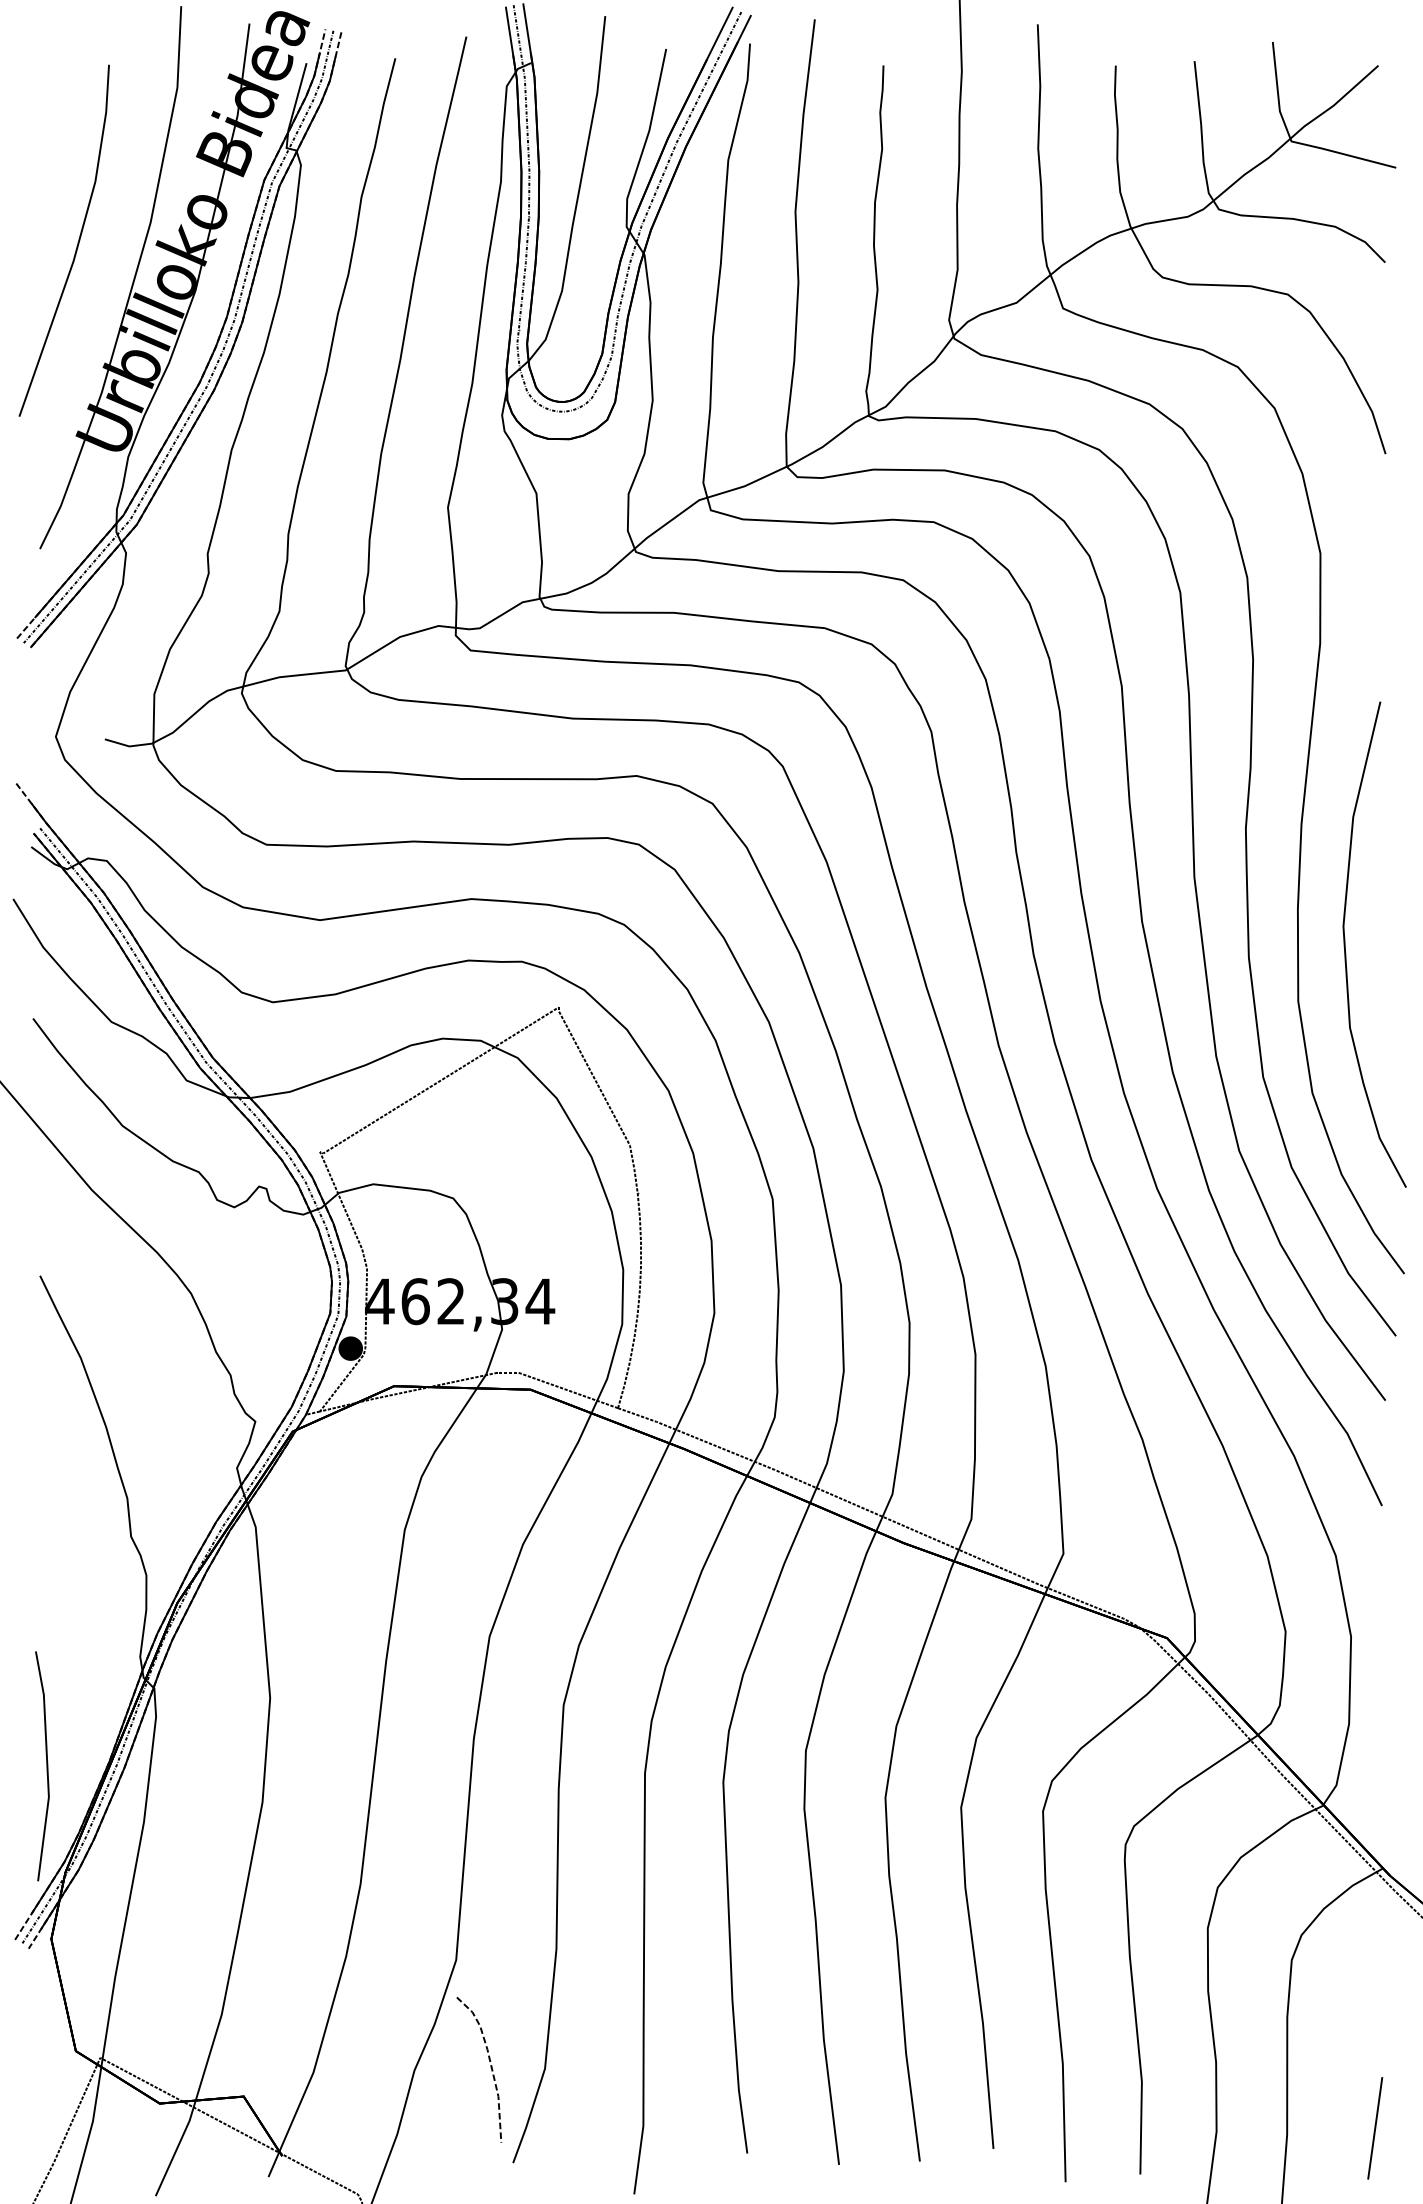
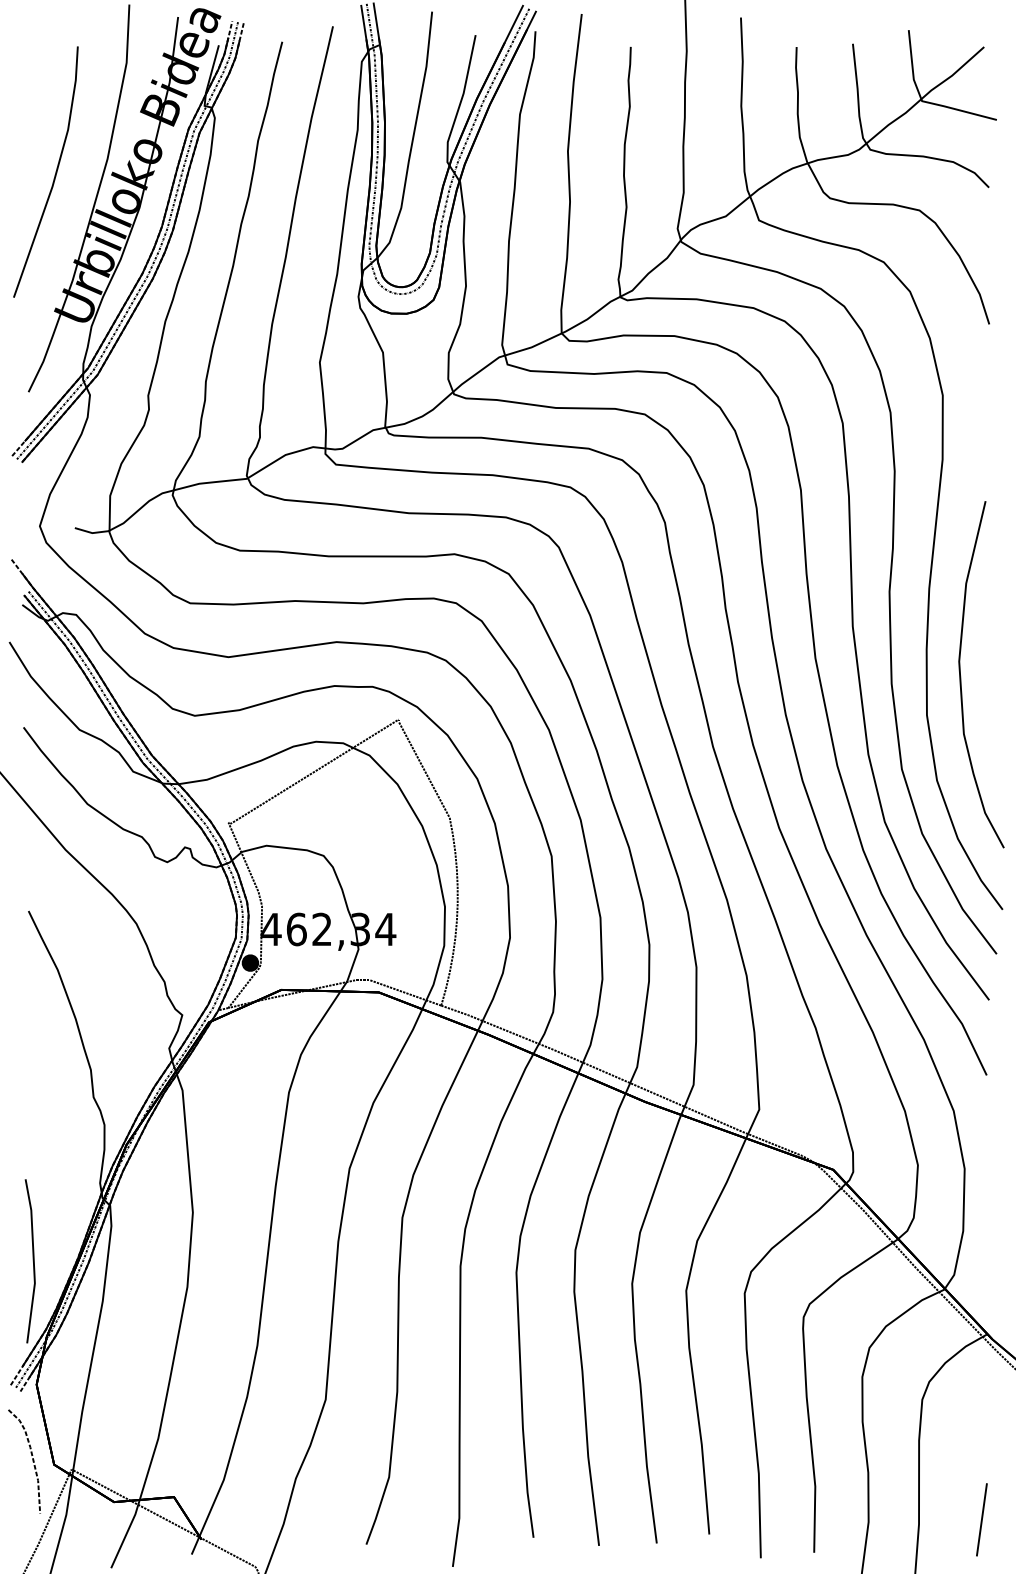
curve: (490, 2067) -> (32, 1459), moved

